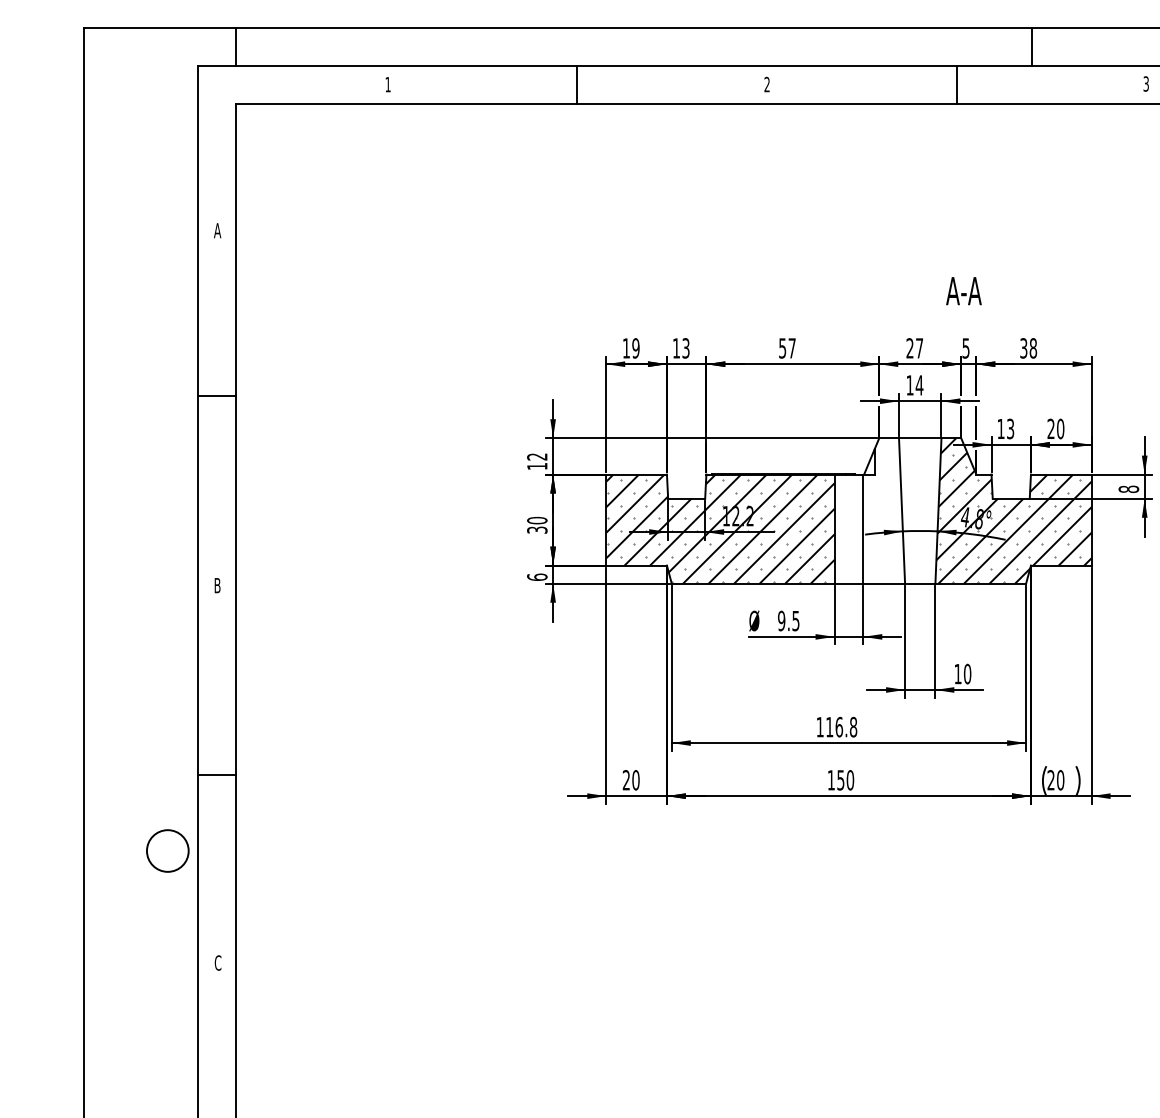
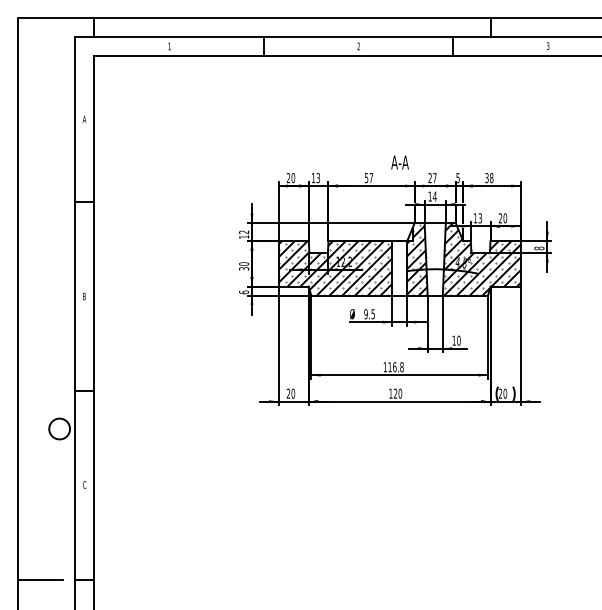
text: (962, 291) -> (399, 162), moved
text: (630, 349) -> (290, 178), 19 -> 20
hatch: (882, 509) -> (416, 258), added
text: (840, 779) -> (395, 393), 150 -> 120

